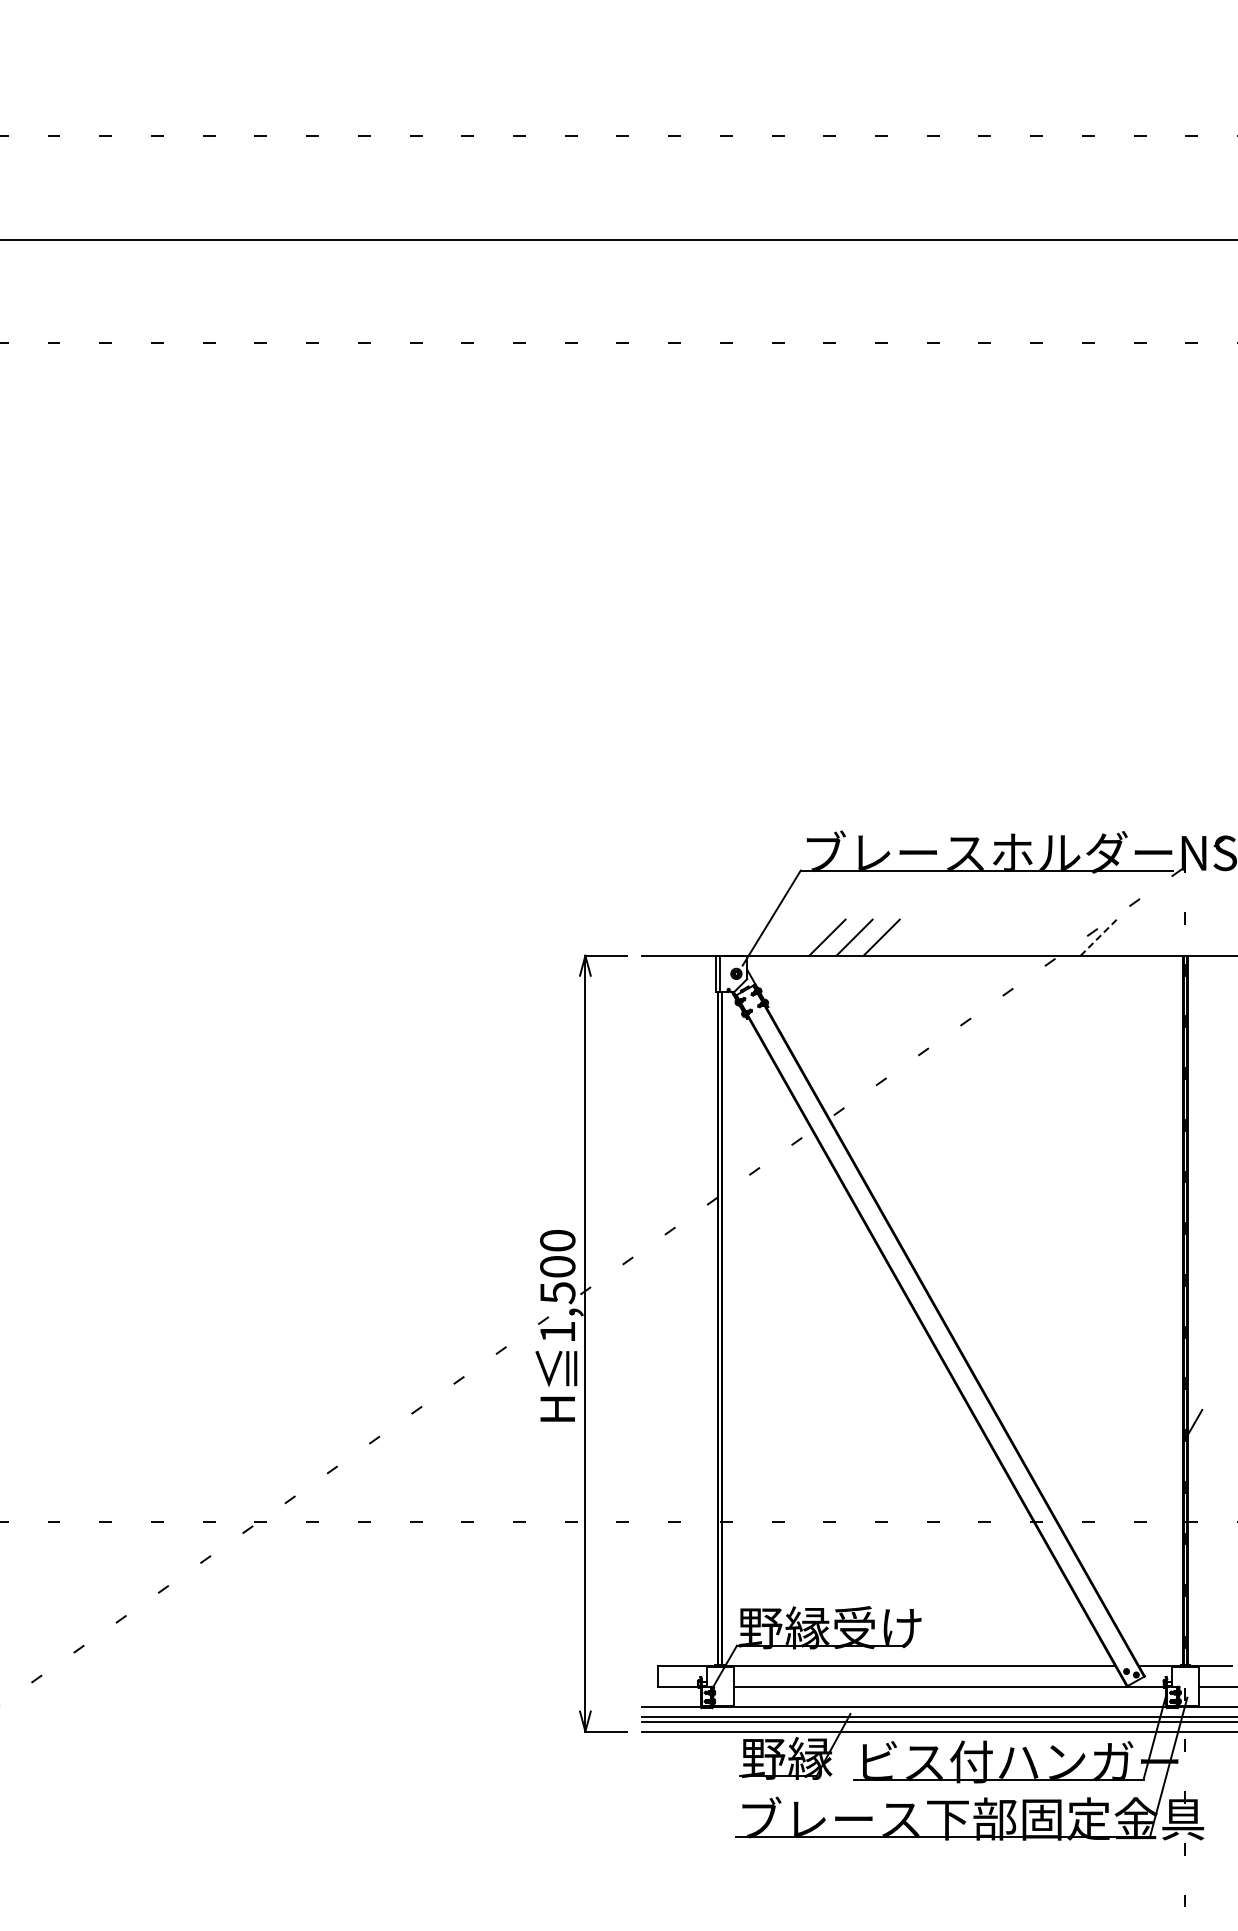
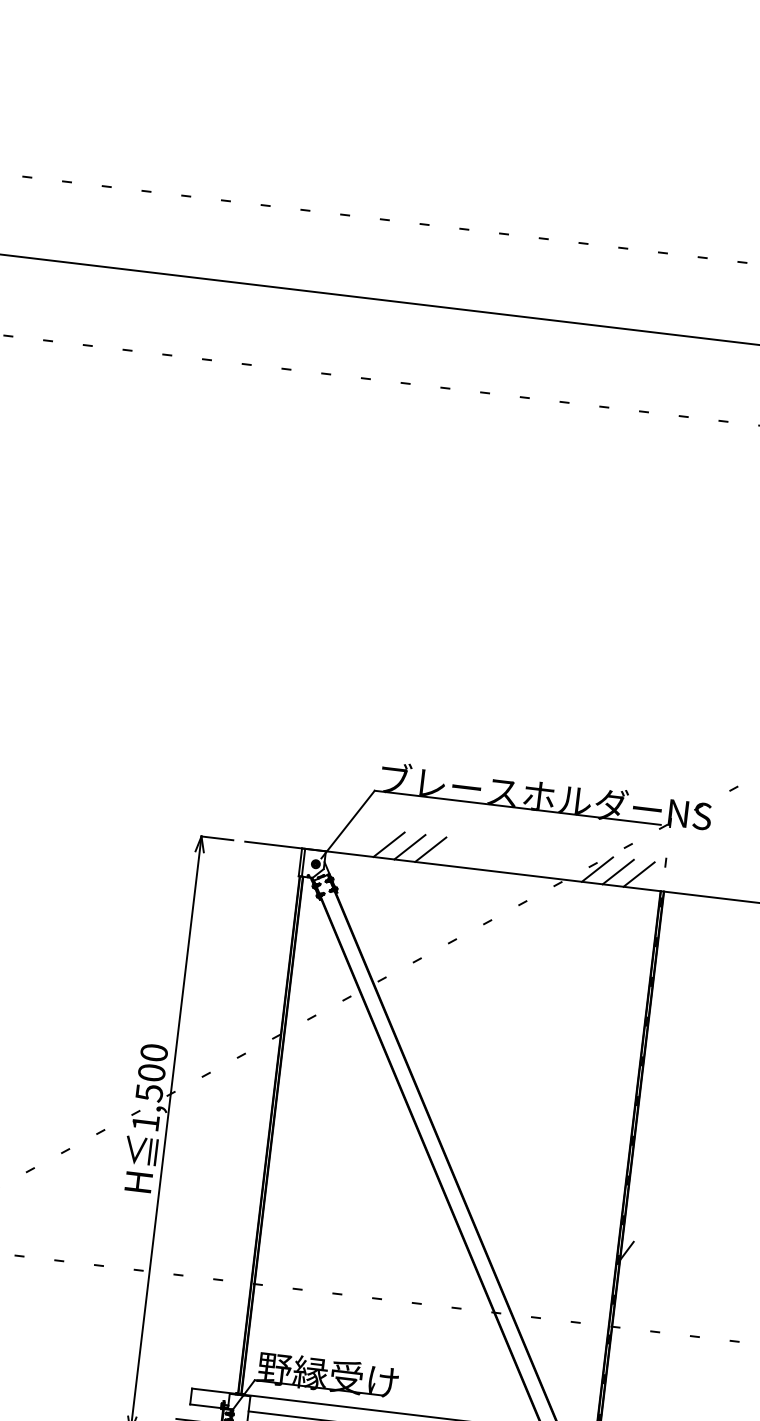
line: (1098, 937) -> (597, 869), dashed -> solid
line: (1125, 937) -> (618, 871), added
line: (1152, 937) -> (638, 874), added

